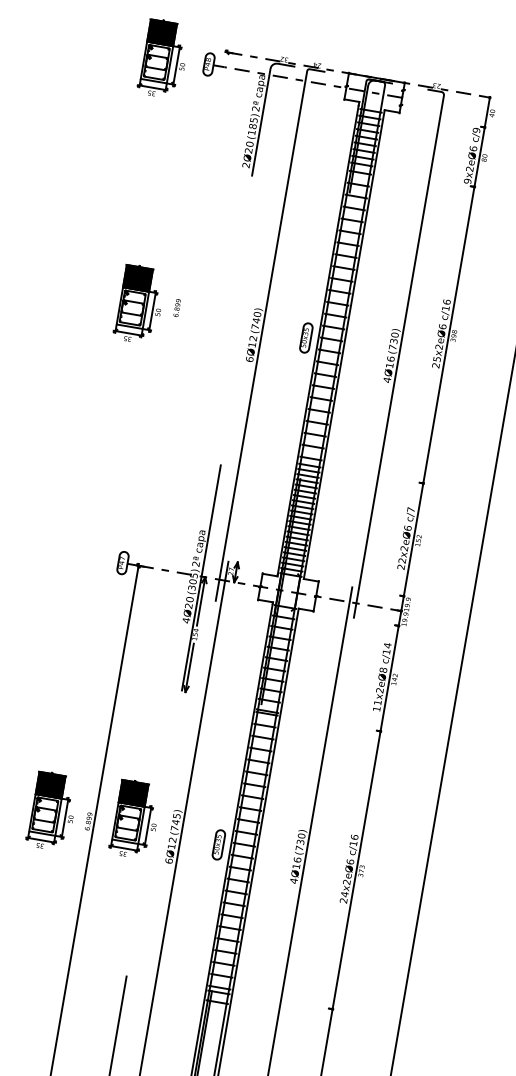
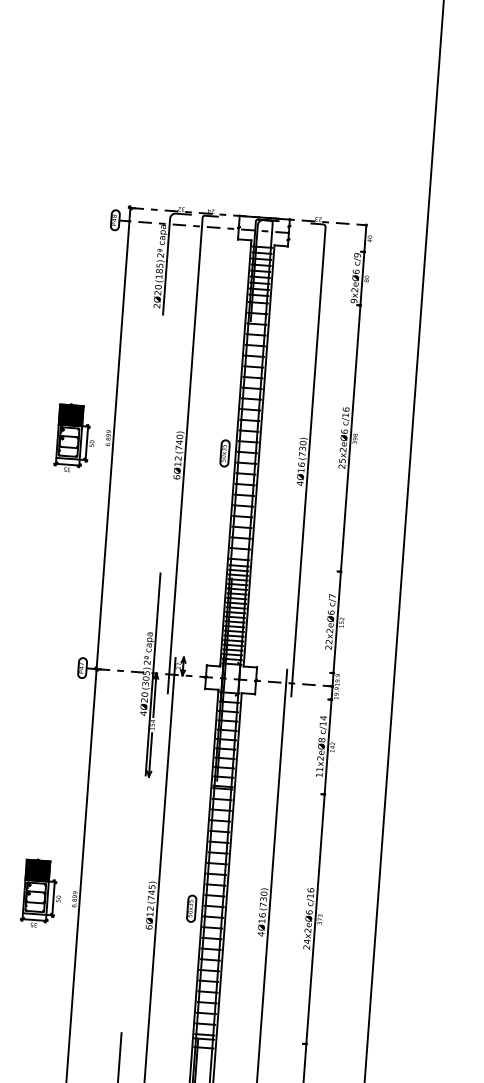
part: (162, 57) -> (73, 218), removed
line: (182, 308) -> (113, 438), added
part: (134, 818) -> (114, 892), removed

